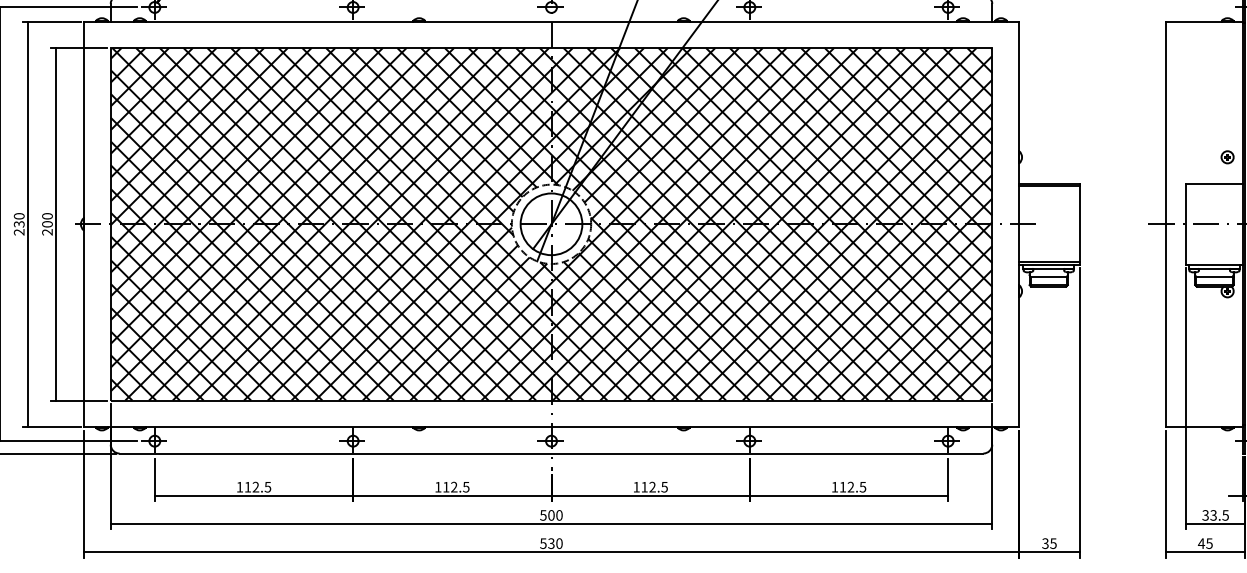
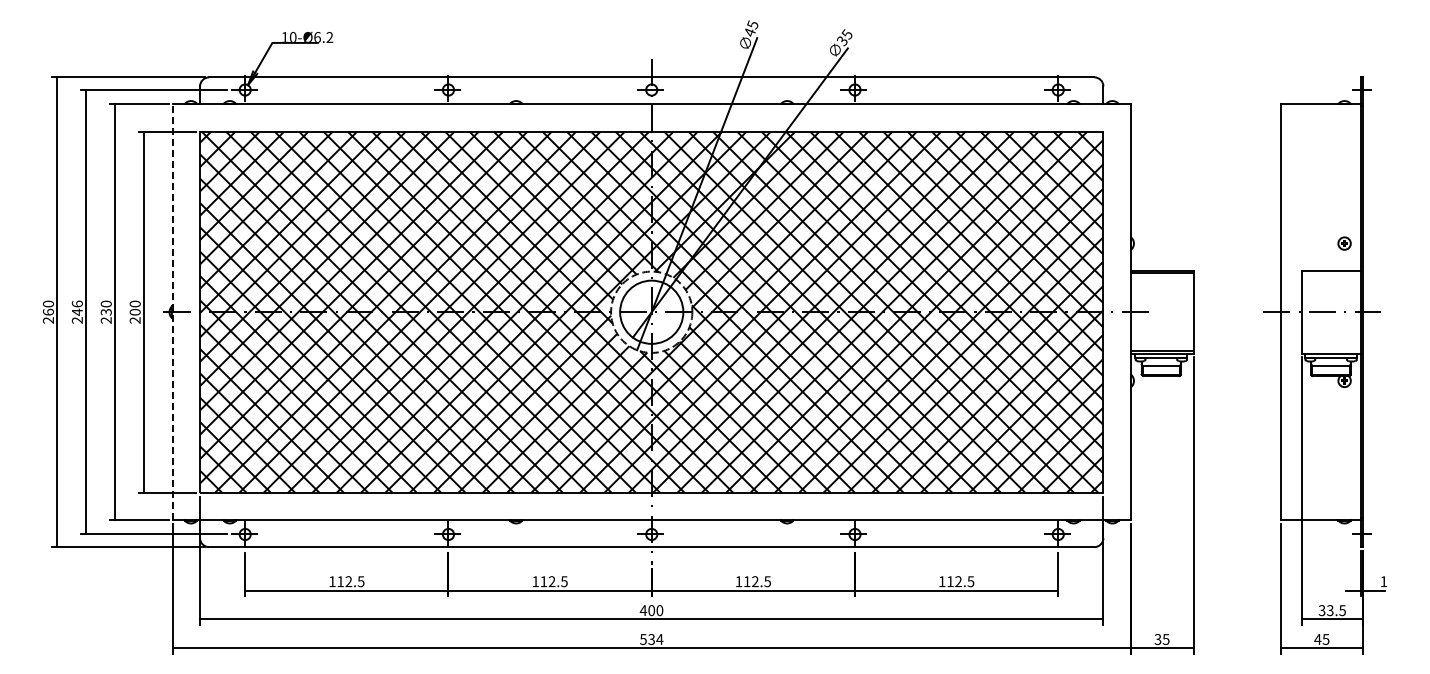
line: (83, 224) -> (172, 312), solid -> dashed
text: (543, 515) -> (643, 610), 500 -> 400
text: (559, 543) -> (659, 639), 530 -> 534

